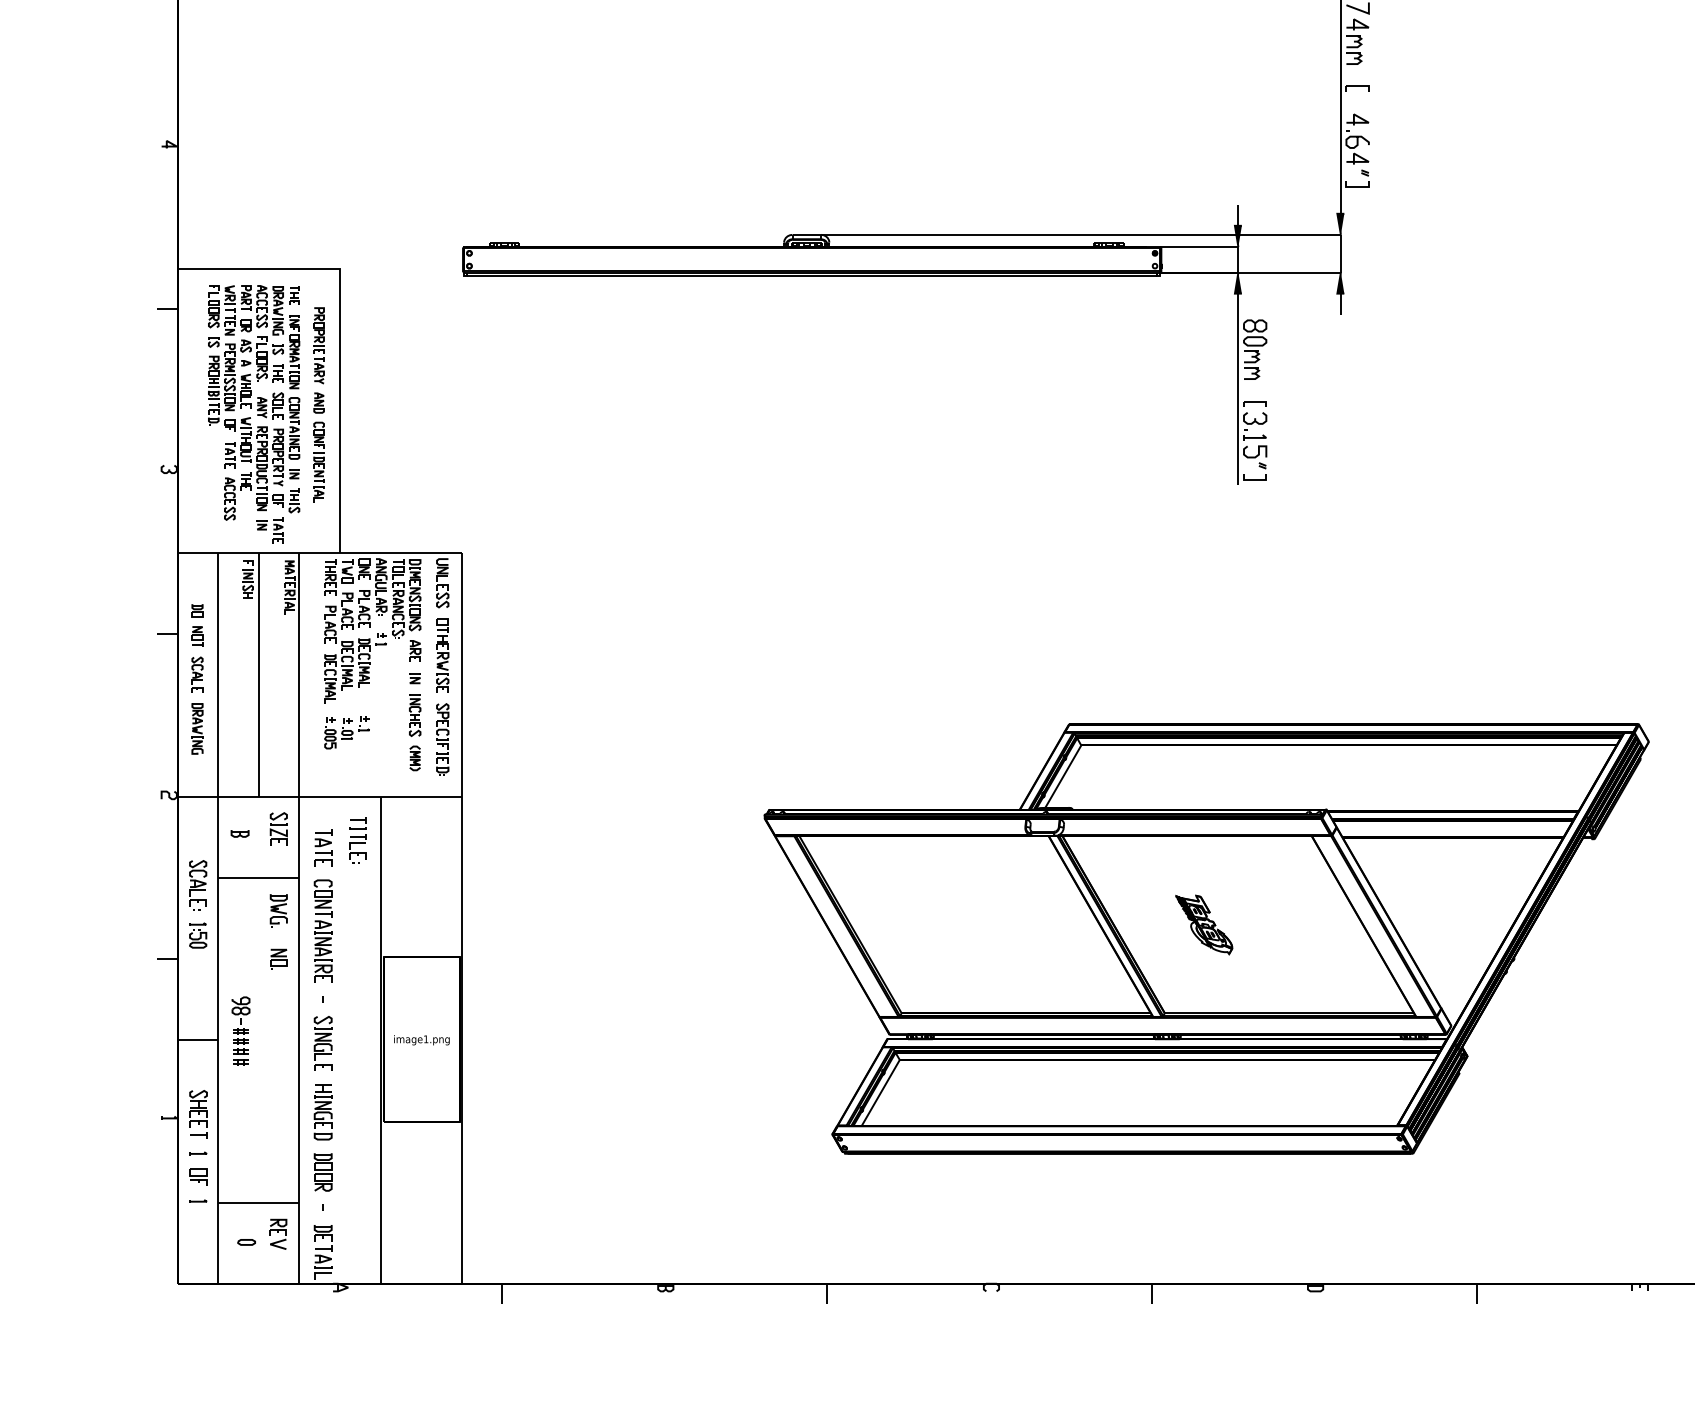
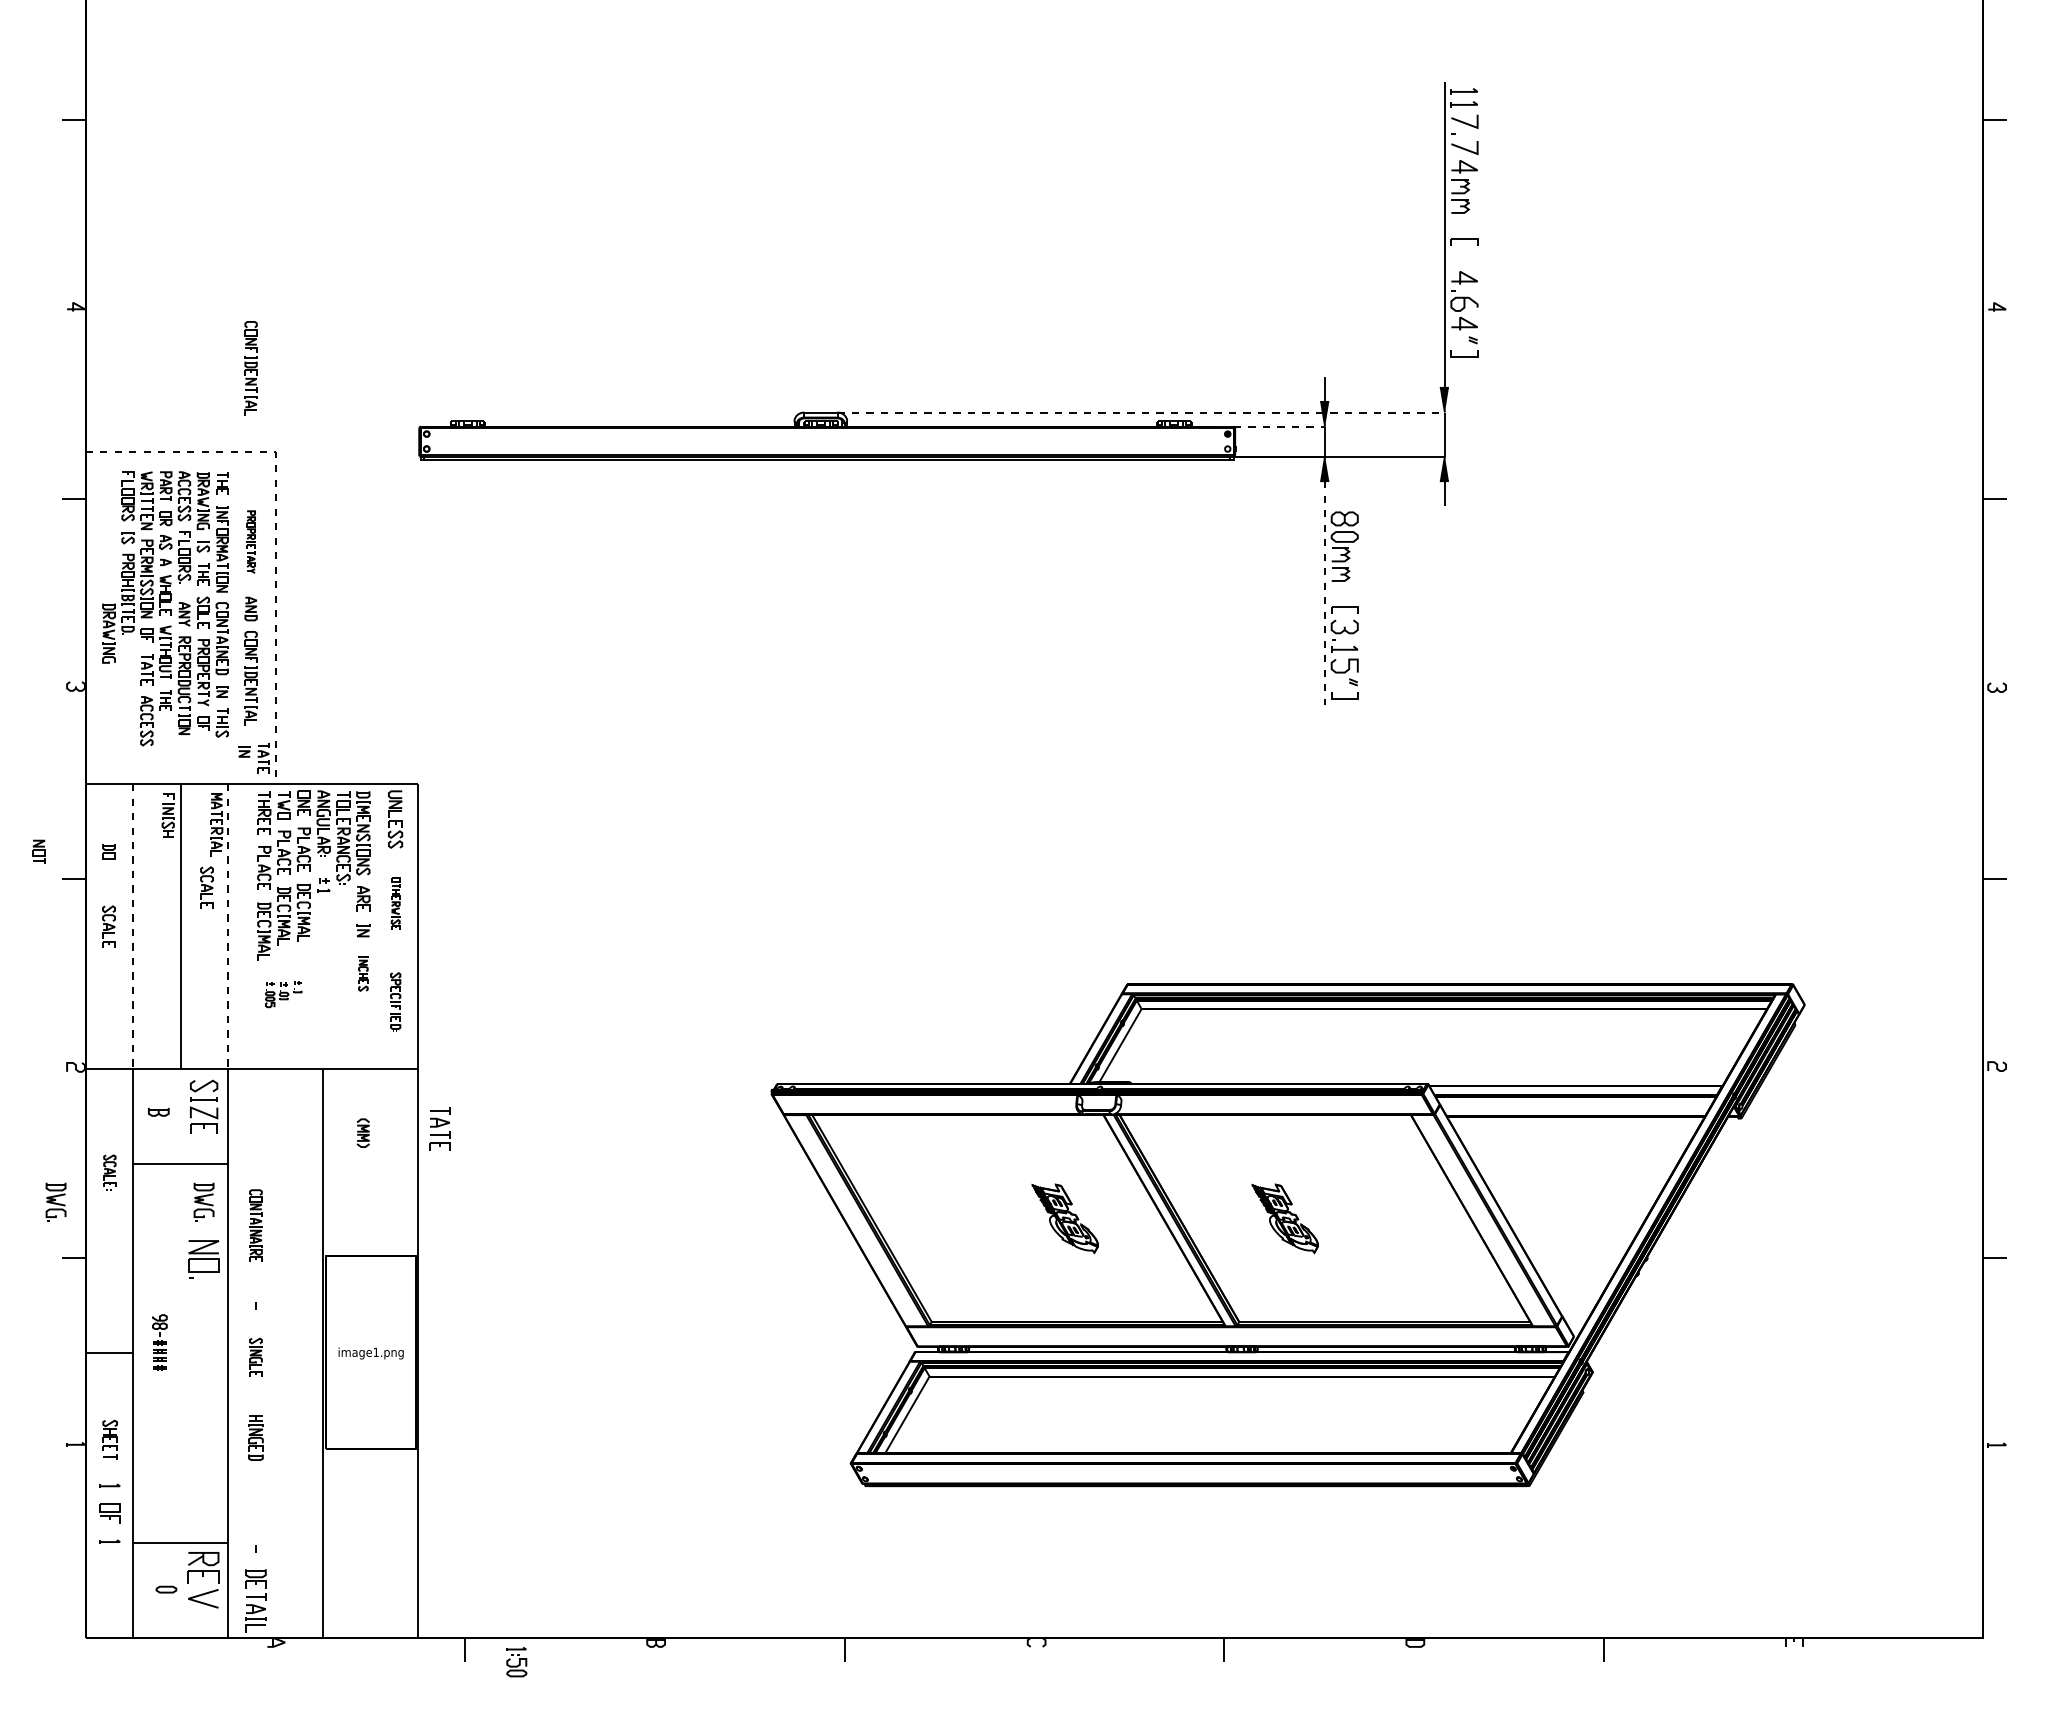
part: (318, 197) -> (250, 368), added
line: (1081, 234) -> (1141, 412), solid -> dashed
line: (1199, 246) -> (1279, 426), solid -> dashed
line: (339, 329) -> (275, 522), solid -> dashed
part: (318, 345) -> (250, 541), size x0.7
line: (1238, 389) -> (1325, 593), solid -> dashed
part: (269, 531) -> (253, 758), moved
part: (197, 636) -> (38, 851), moved
part: (280, 641) -> (206, 887), added
part: (442, 655) -> (395, 903), size x0.6
line: (218, 674) -> (133, 926), solid -> dashed
line: (299, 674) -> (228, 926), solid -> dashed
part: (415, 715) -> (363, 973), size x0.7
part: (197, 728) -> (108, 633), moved
part: (346, 733) -> (283, 994), size x0.7
part: (442, 738) -> (395, 1001), size x0.7
part: (414, 757) -> (362, 1132), moved
part: (278, 828) -> (203, 1106), size x1.4
part: (357, 839) -> (296, 1119), removed
part: (322, 847) -> (439, 1128), moved
part: (197, 885) -> (109, 1172), size x0.6
part: (151, 910) -> (55, 1201), added
part: (1015, 924) -> (1064, 1218), added
part: (322, 930) -> (255, 1225), size x0.6
part: (197, 935) -> (516, 1662), moved
part: (279, 958) -> (204, 1258), size x1.6
part: (240, 1030) -> (159, 1342), size x0.7
part: (322, 1043) -> (255, 1357), size x0.6
part: (322, 1112) -> (255, 1437), size x0.7
part: (197, 1113) -> (109, 1439), size x0.7
part: (322, 1172) -> (255, 1507), removed
part: (278, 1234) -> (203, 1580), size x1.6

